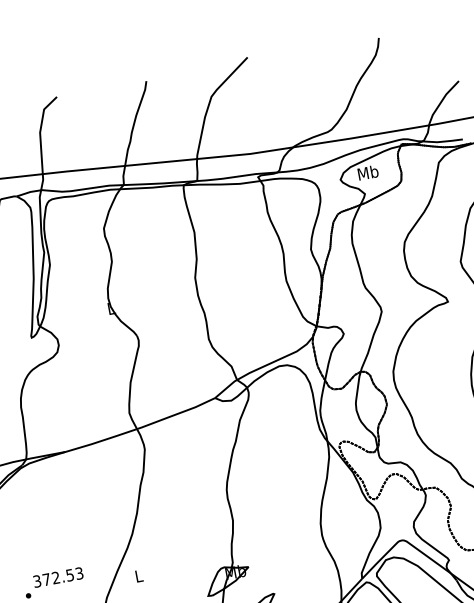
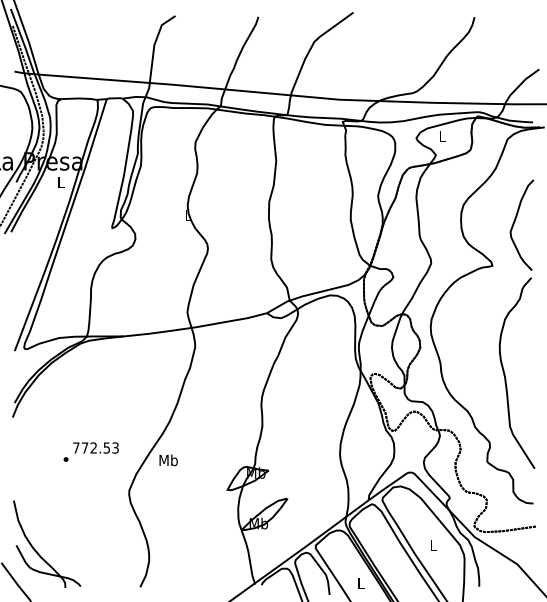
text: (368, 172) -> (442, 136), Mb -> L
text: (138, 576) -> (168, 460), L -> Mb
text: (37, 580) -> (76, 447), 372.53 -> 772.53

